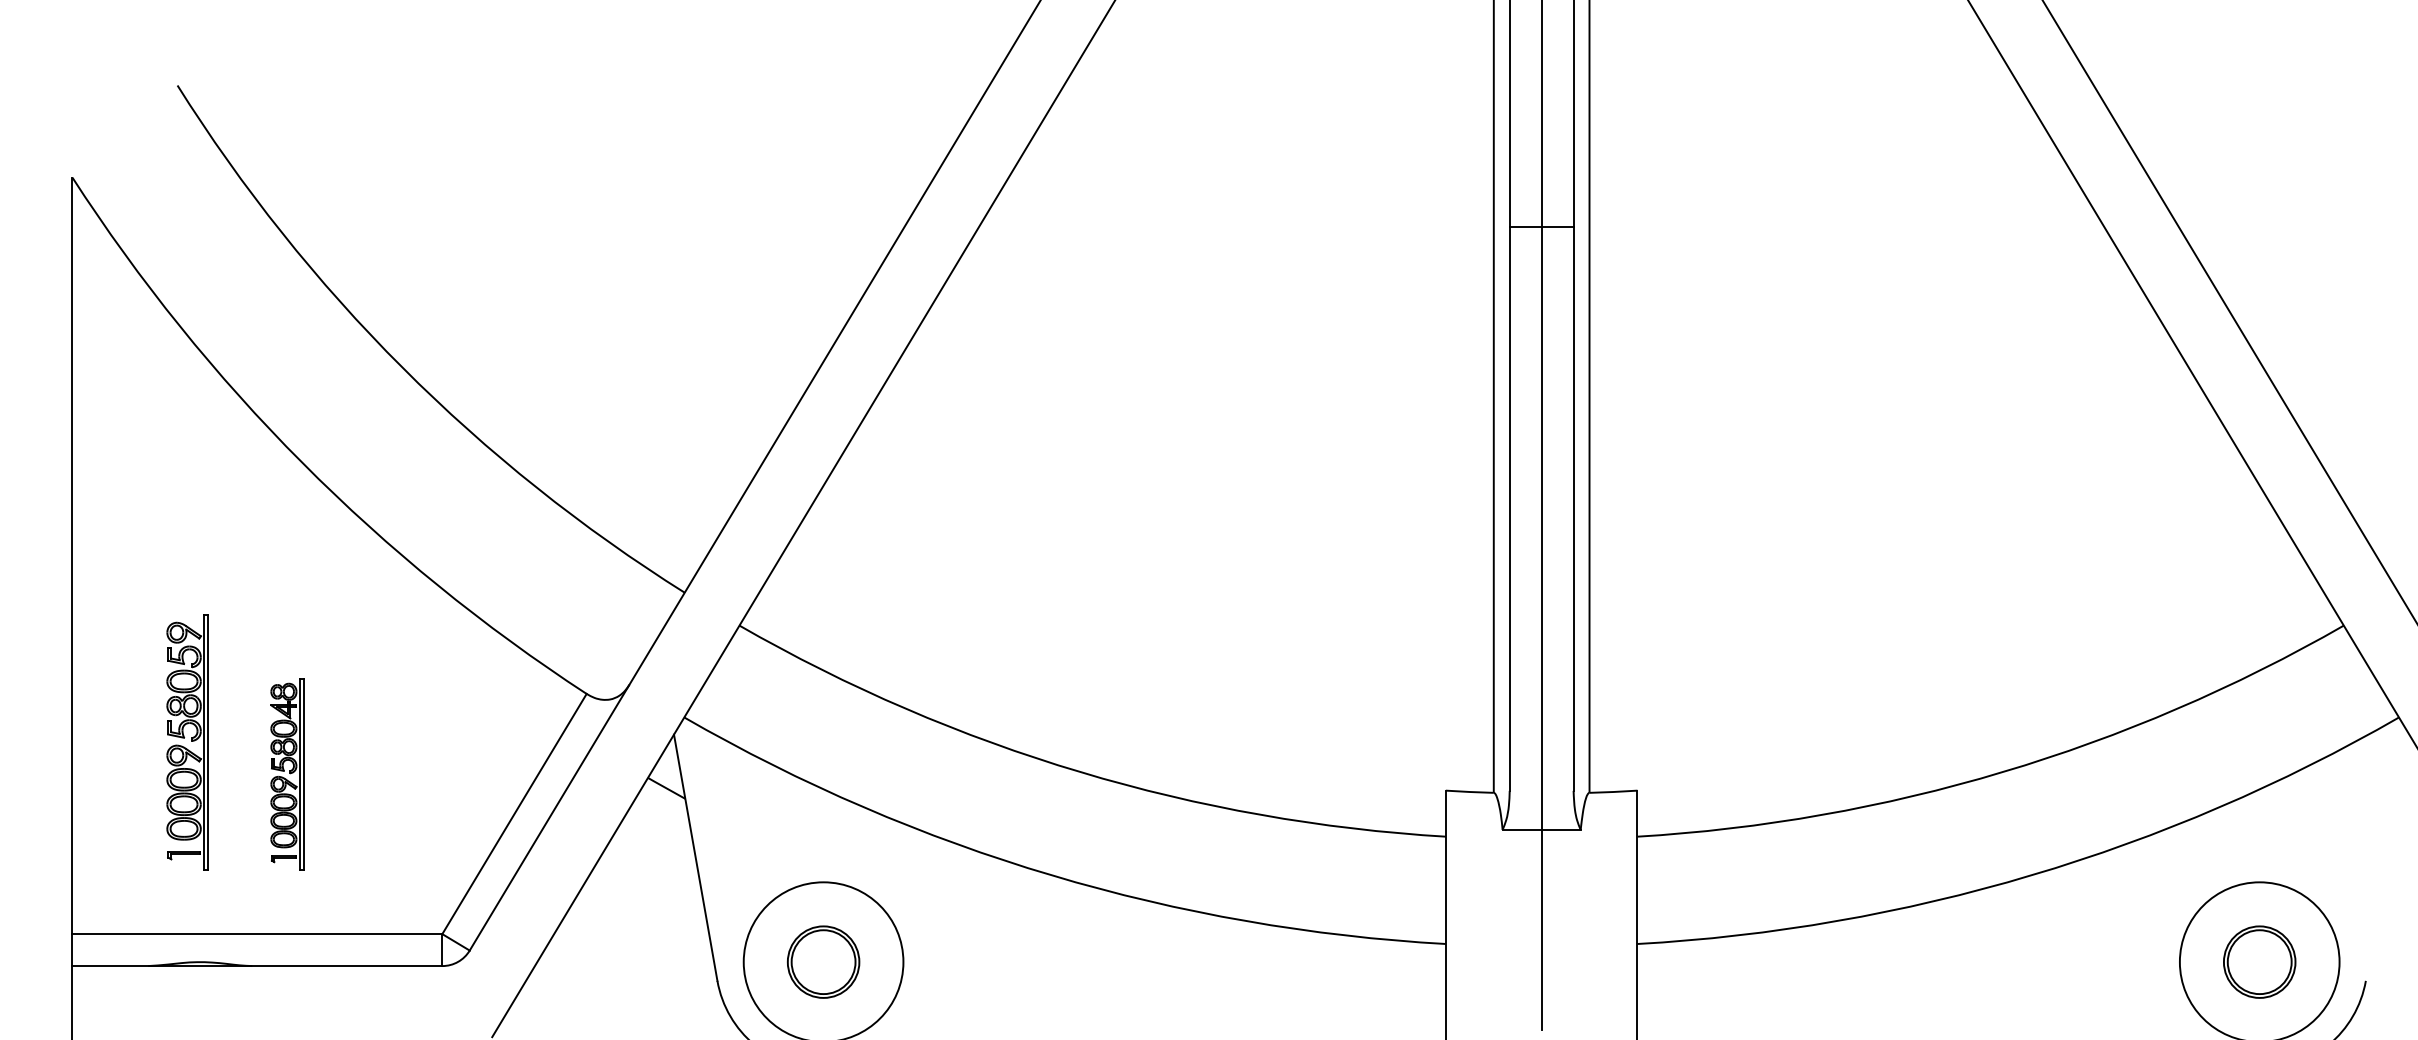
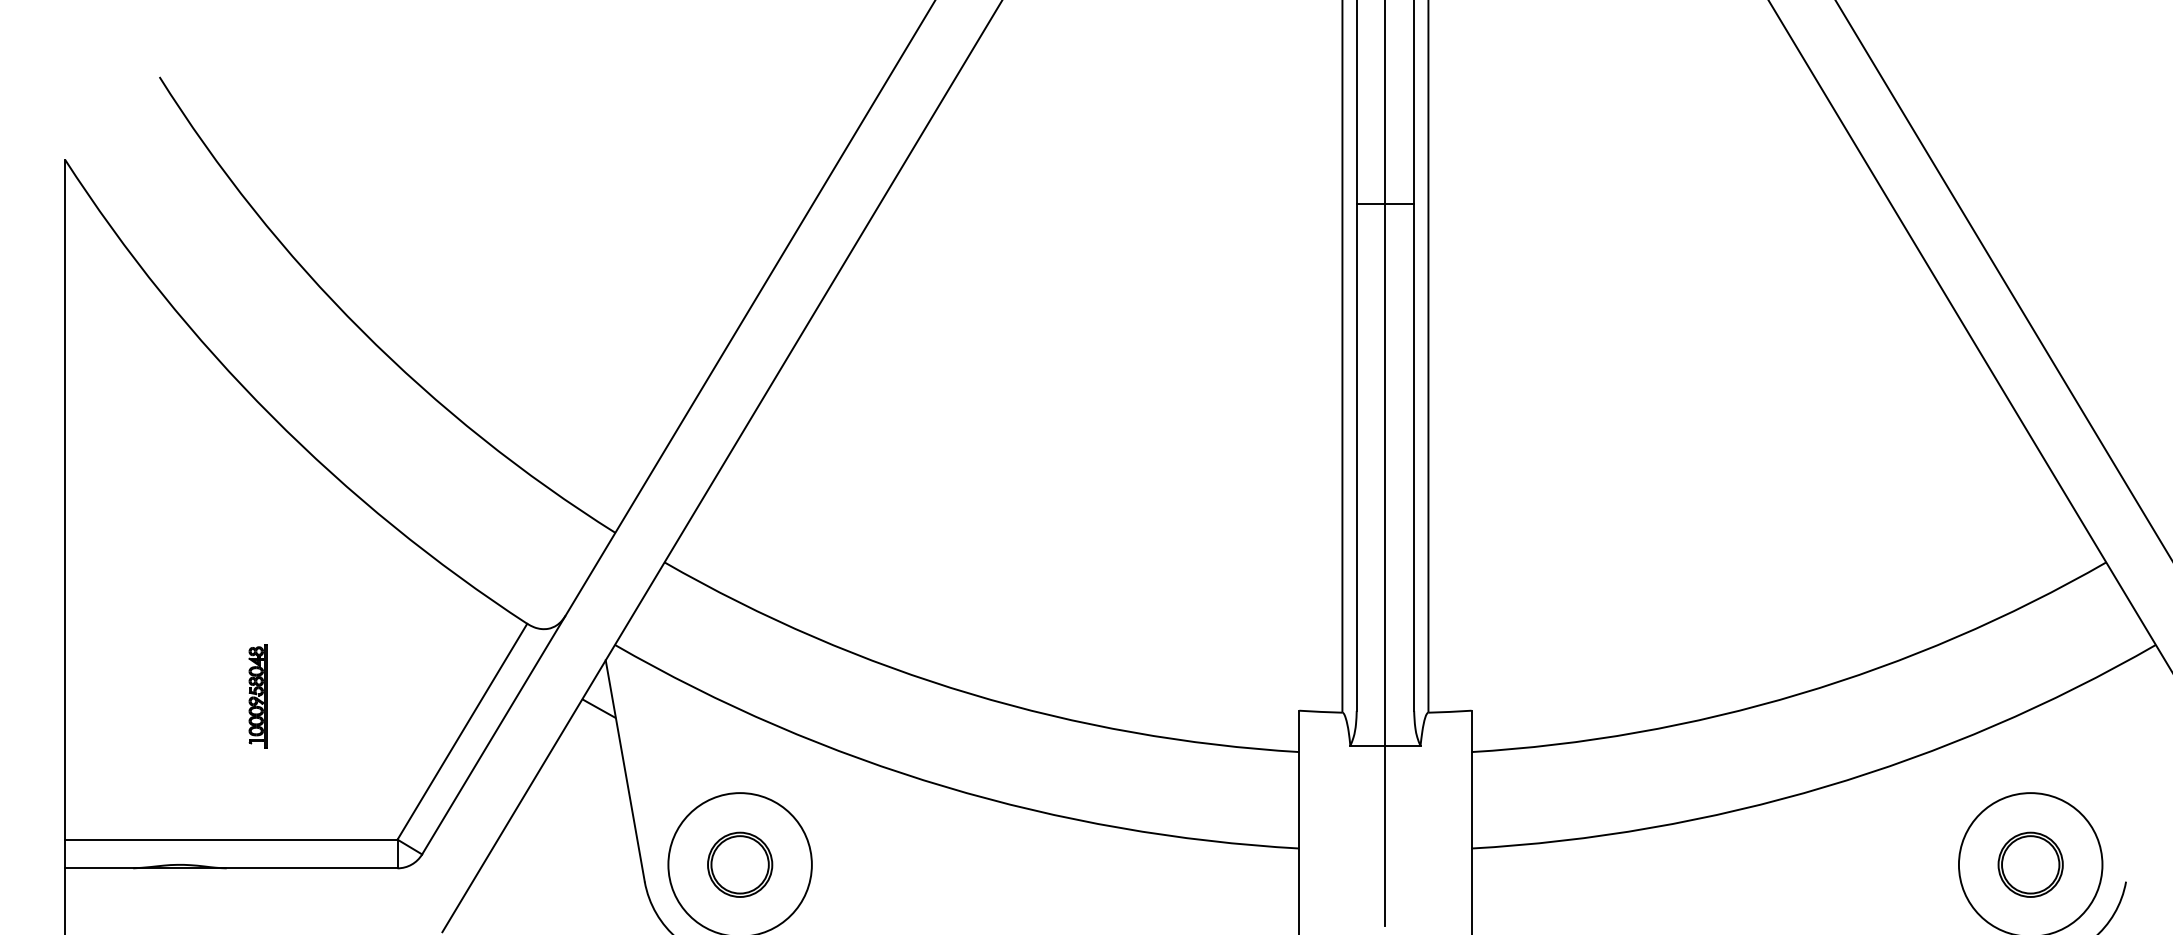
part: (187, 742) -> (168, 667), removed
part: (286, 773) -> (257, 695), size x0.6

